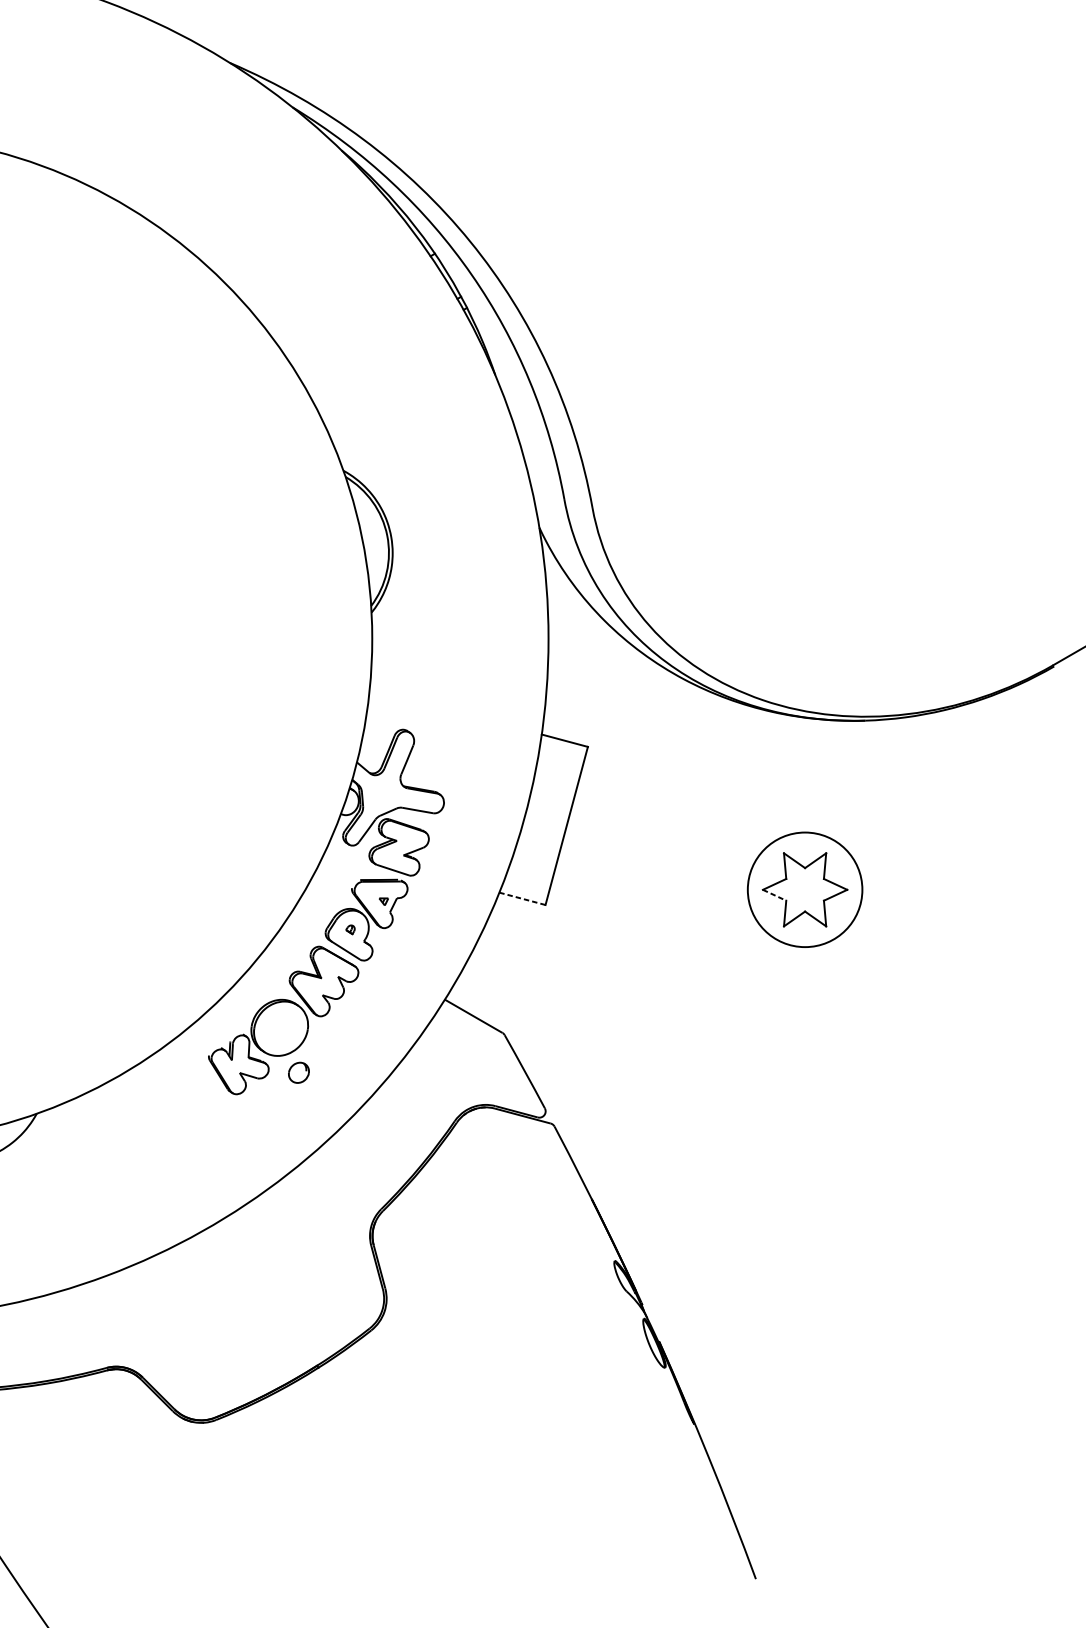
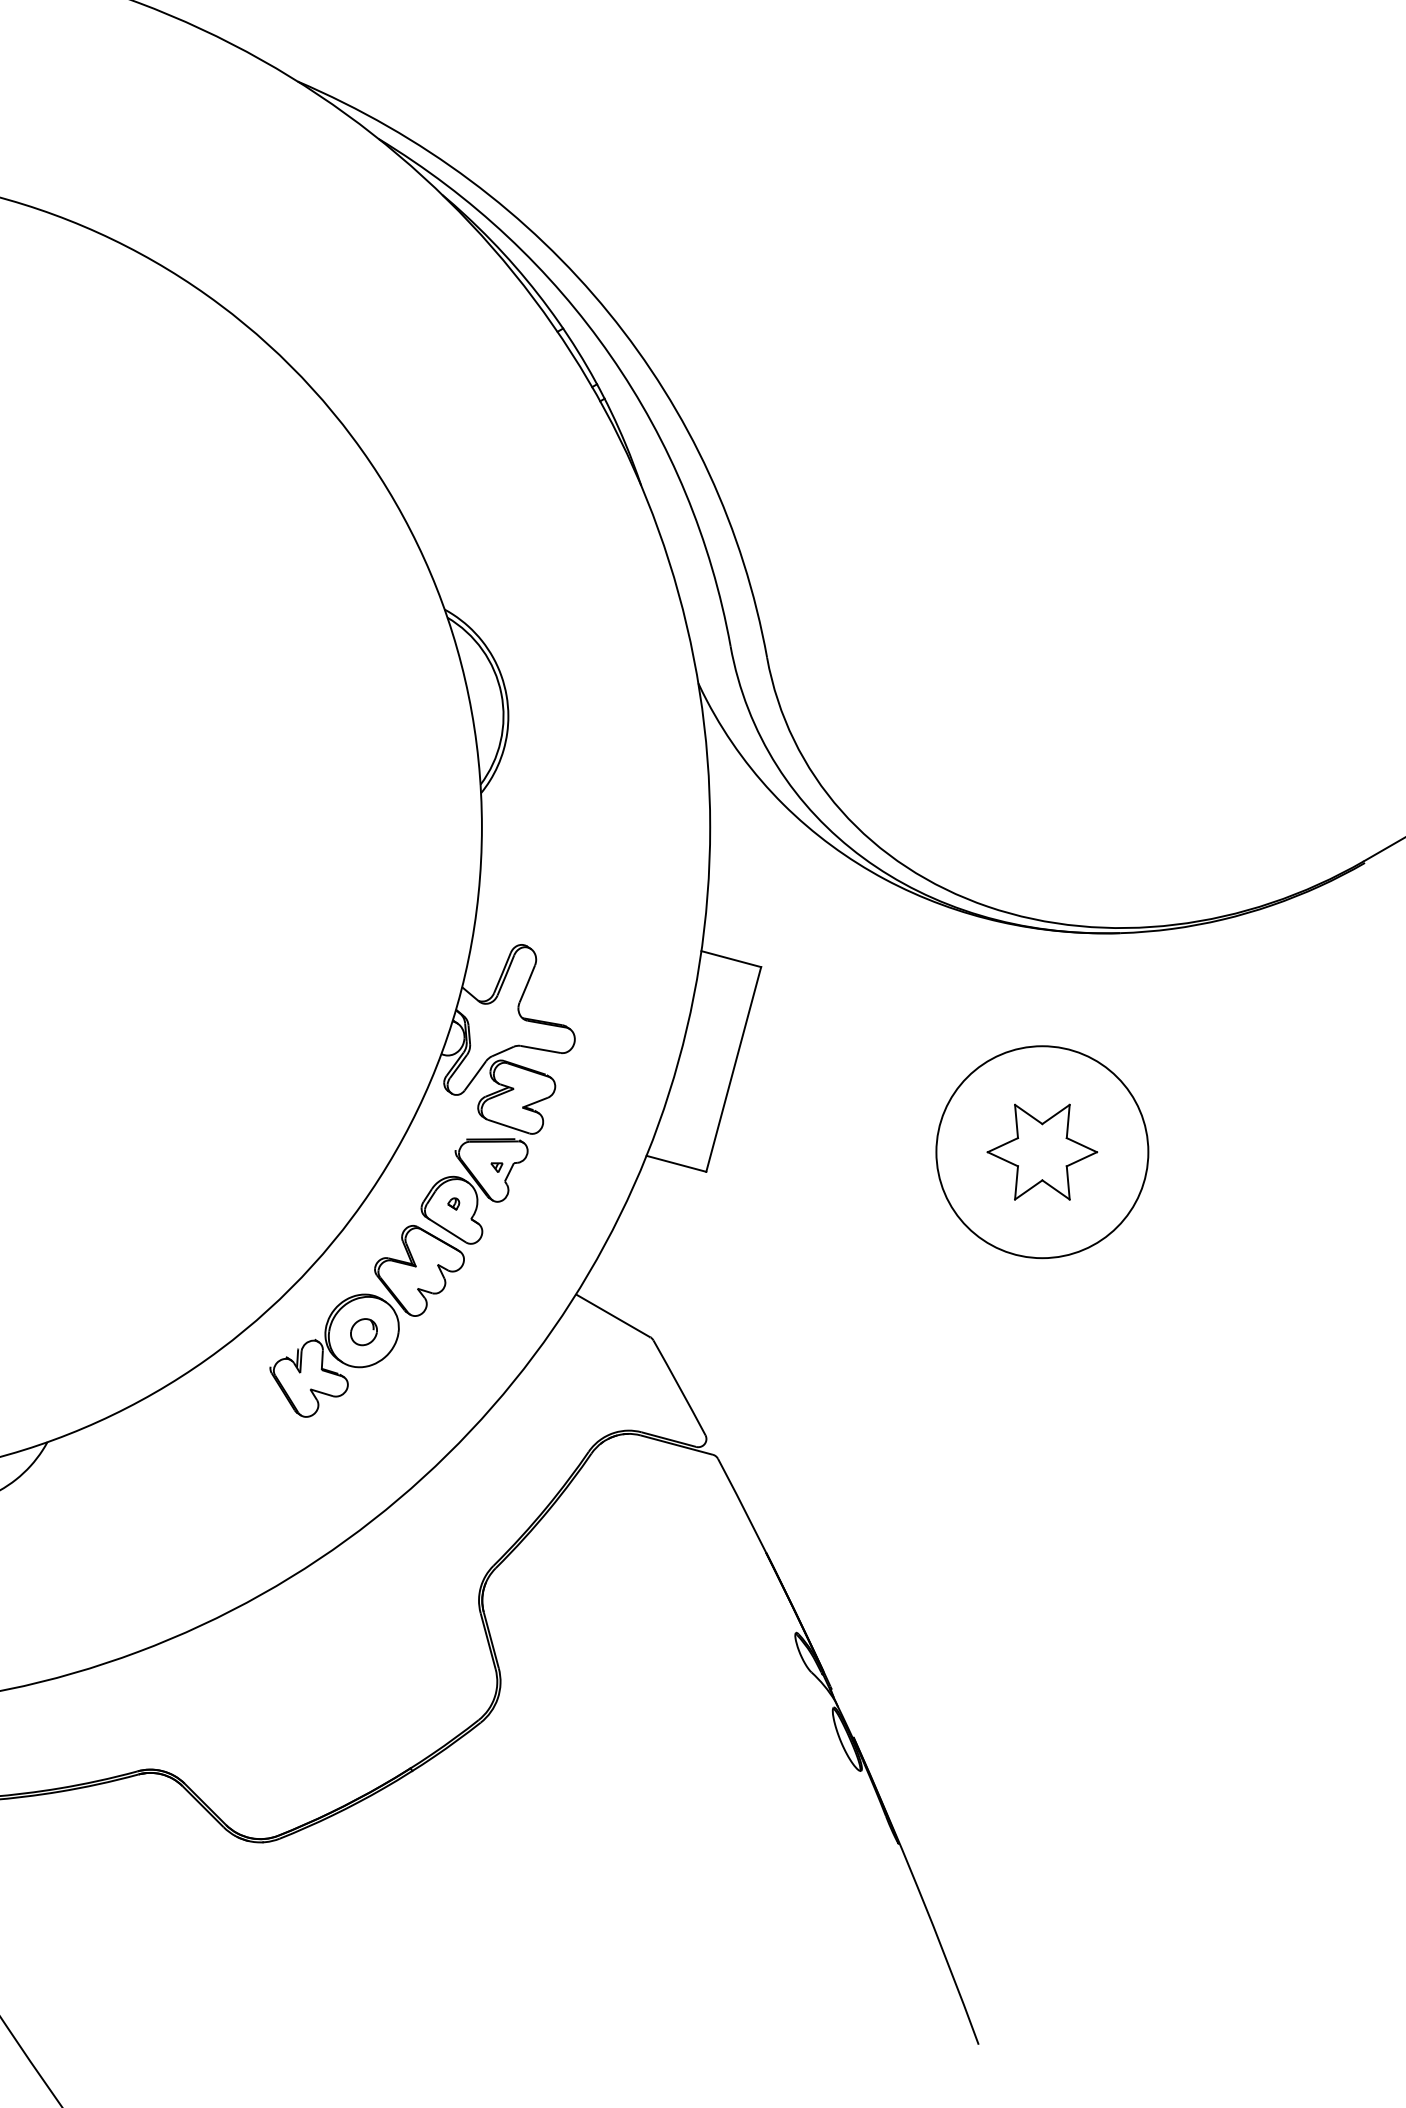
circle: (805, 890) -> (1042, 1152), size x1.43
line: (774, 895) -> (1002, 1159), dashed -> solid
line: (522, 898) -> (676, 1163), dashed -> solid
part: (298, 1073) -> (363, 1332), moved

